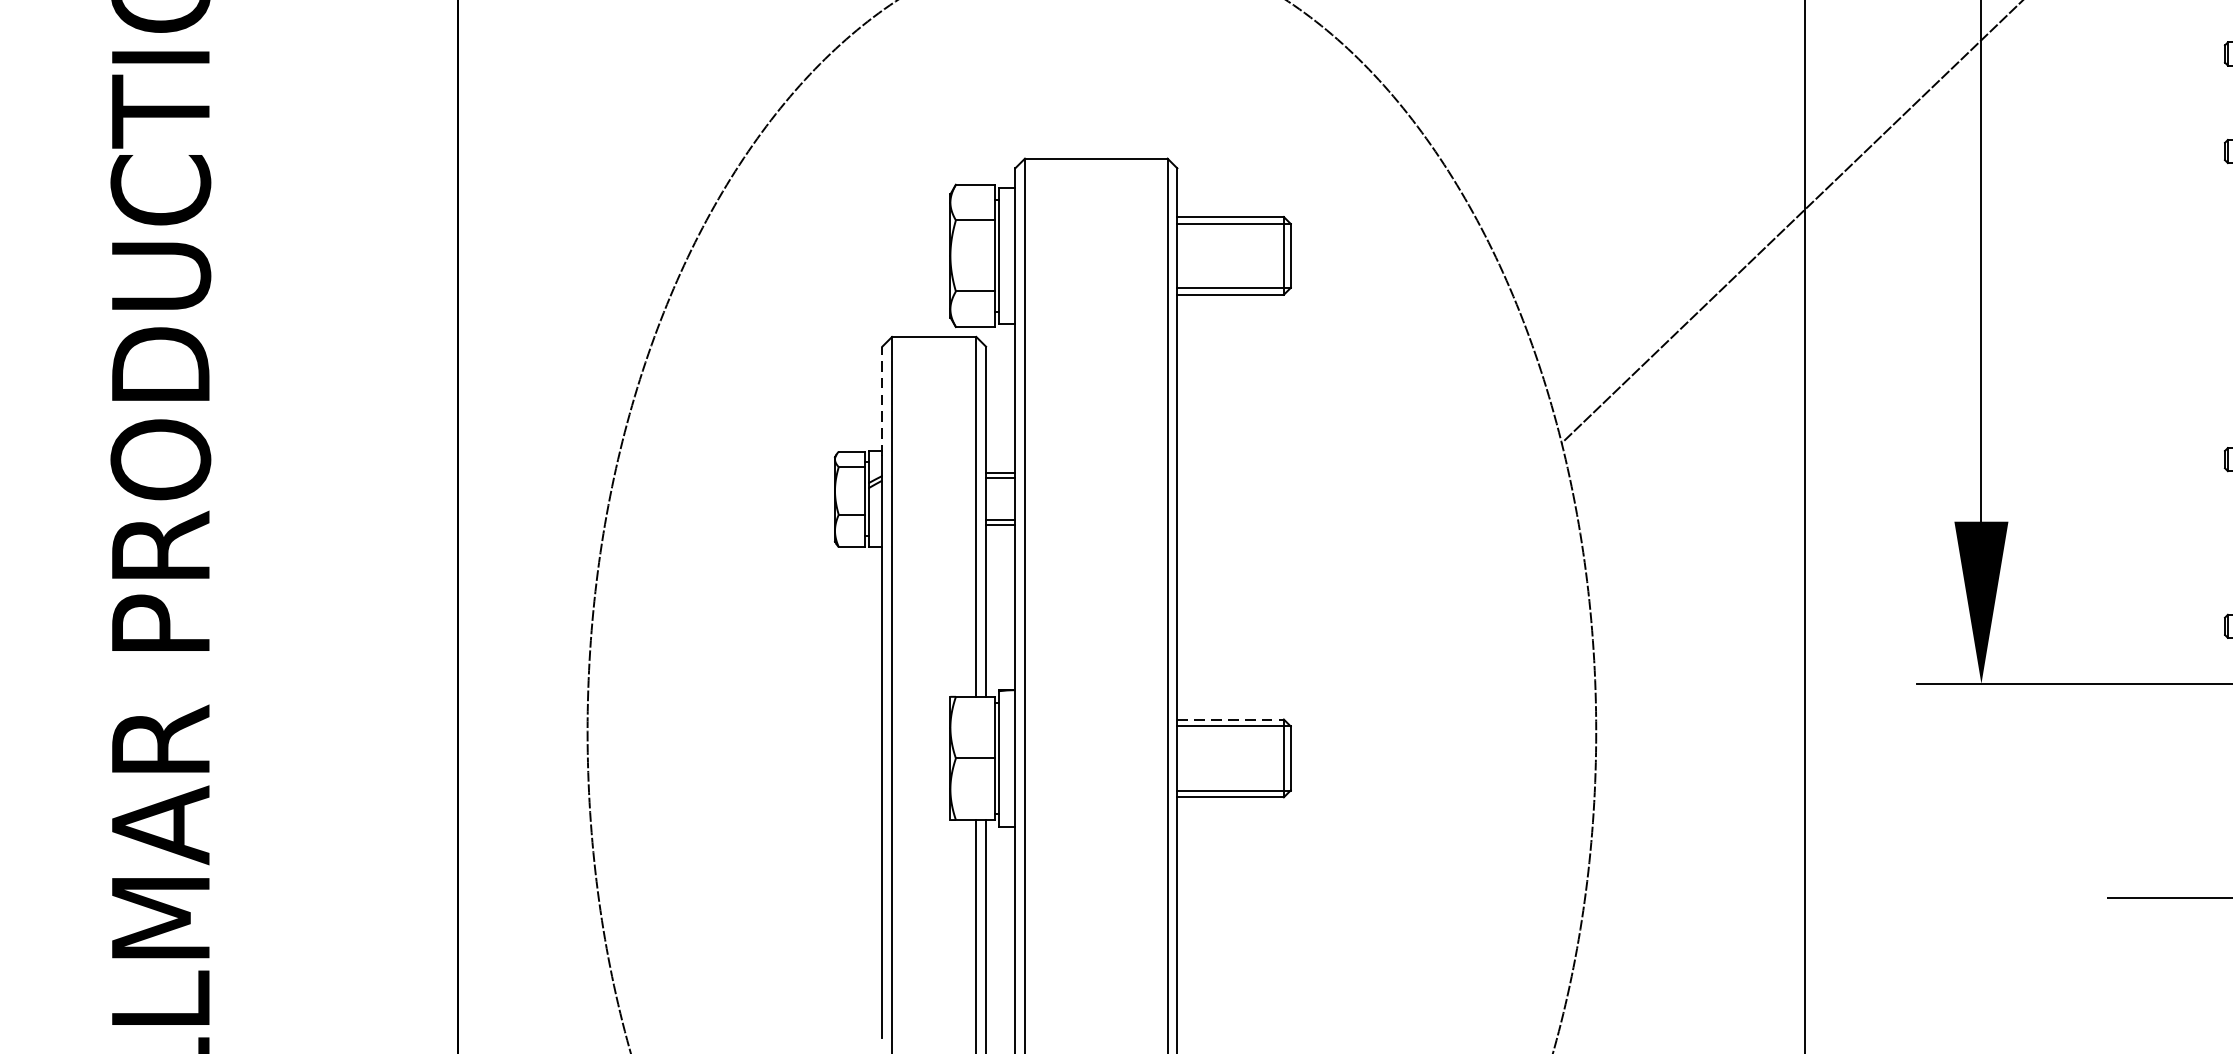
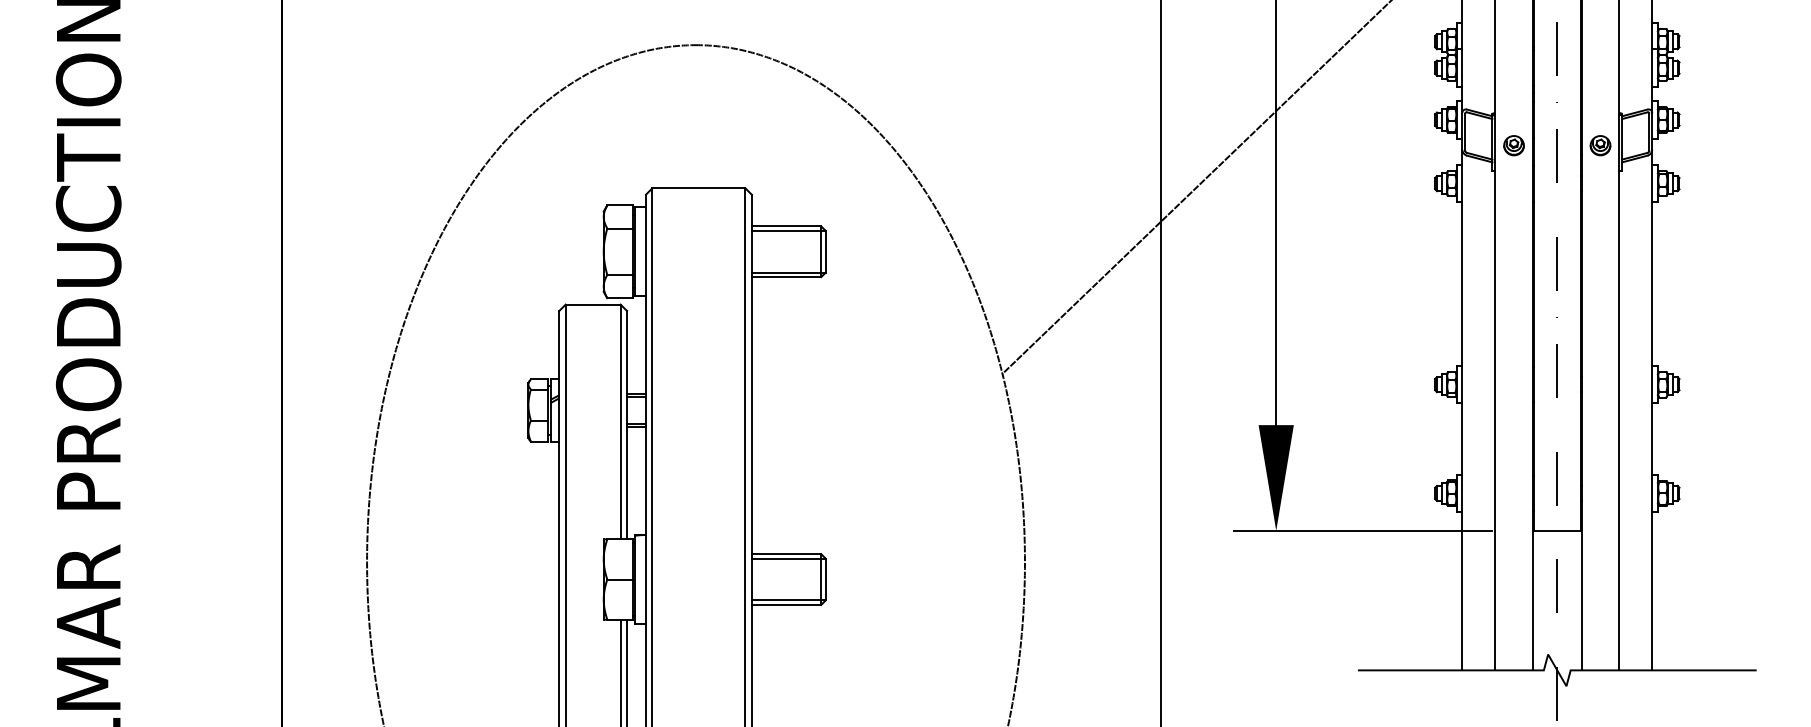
line: (882, 401) -> (559, 346), dashed -> solid
line: (1230, 720) -> (786, 554), dashed -> solid

